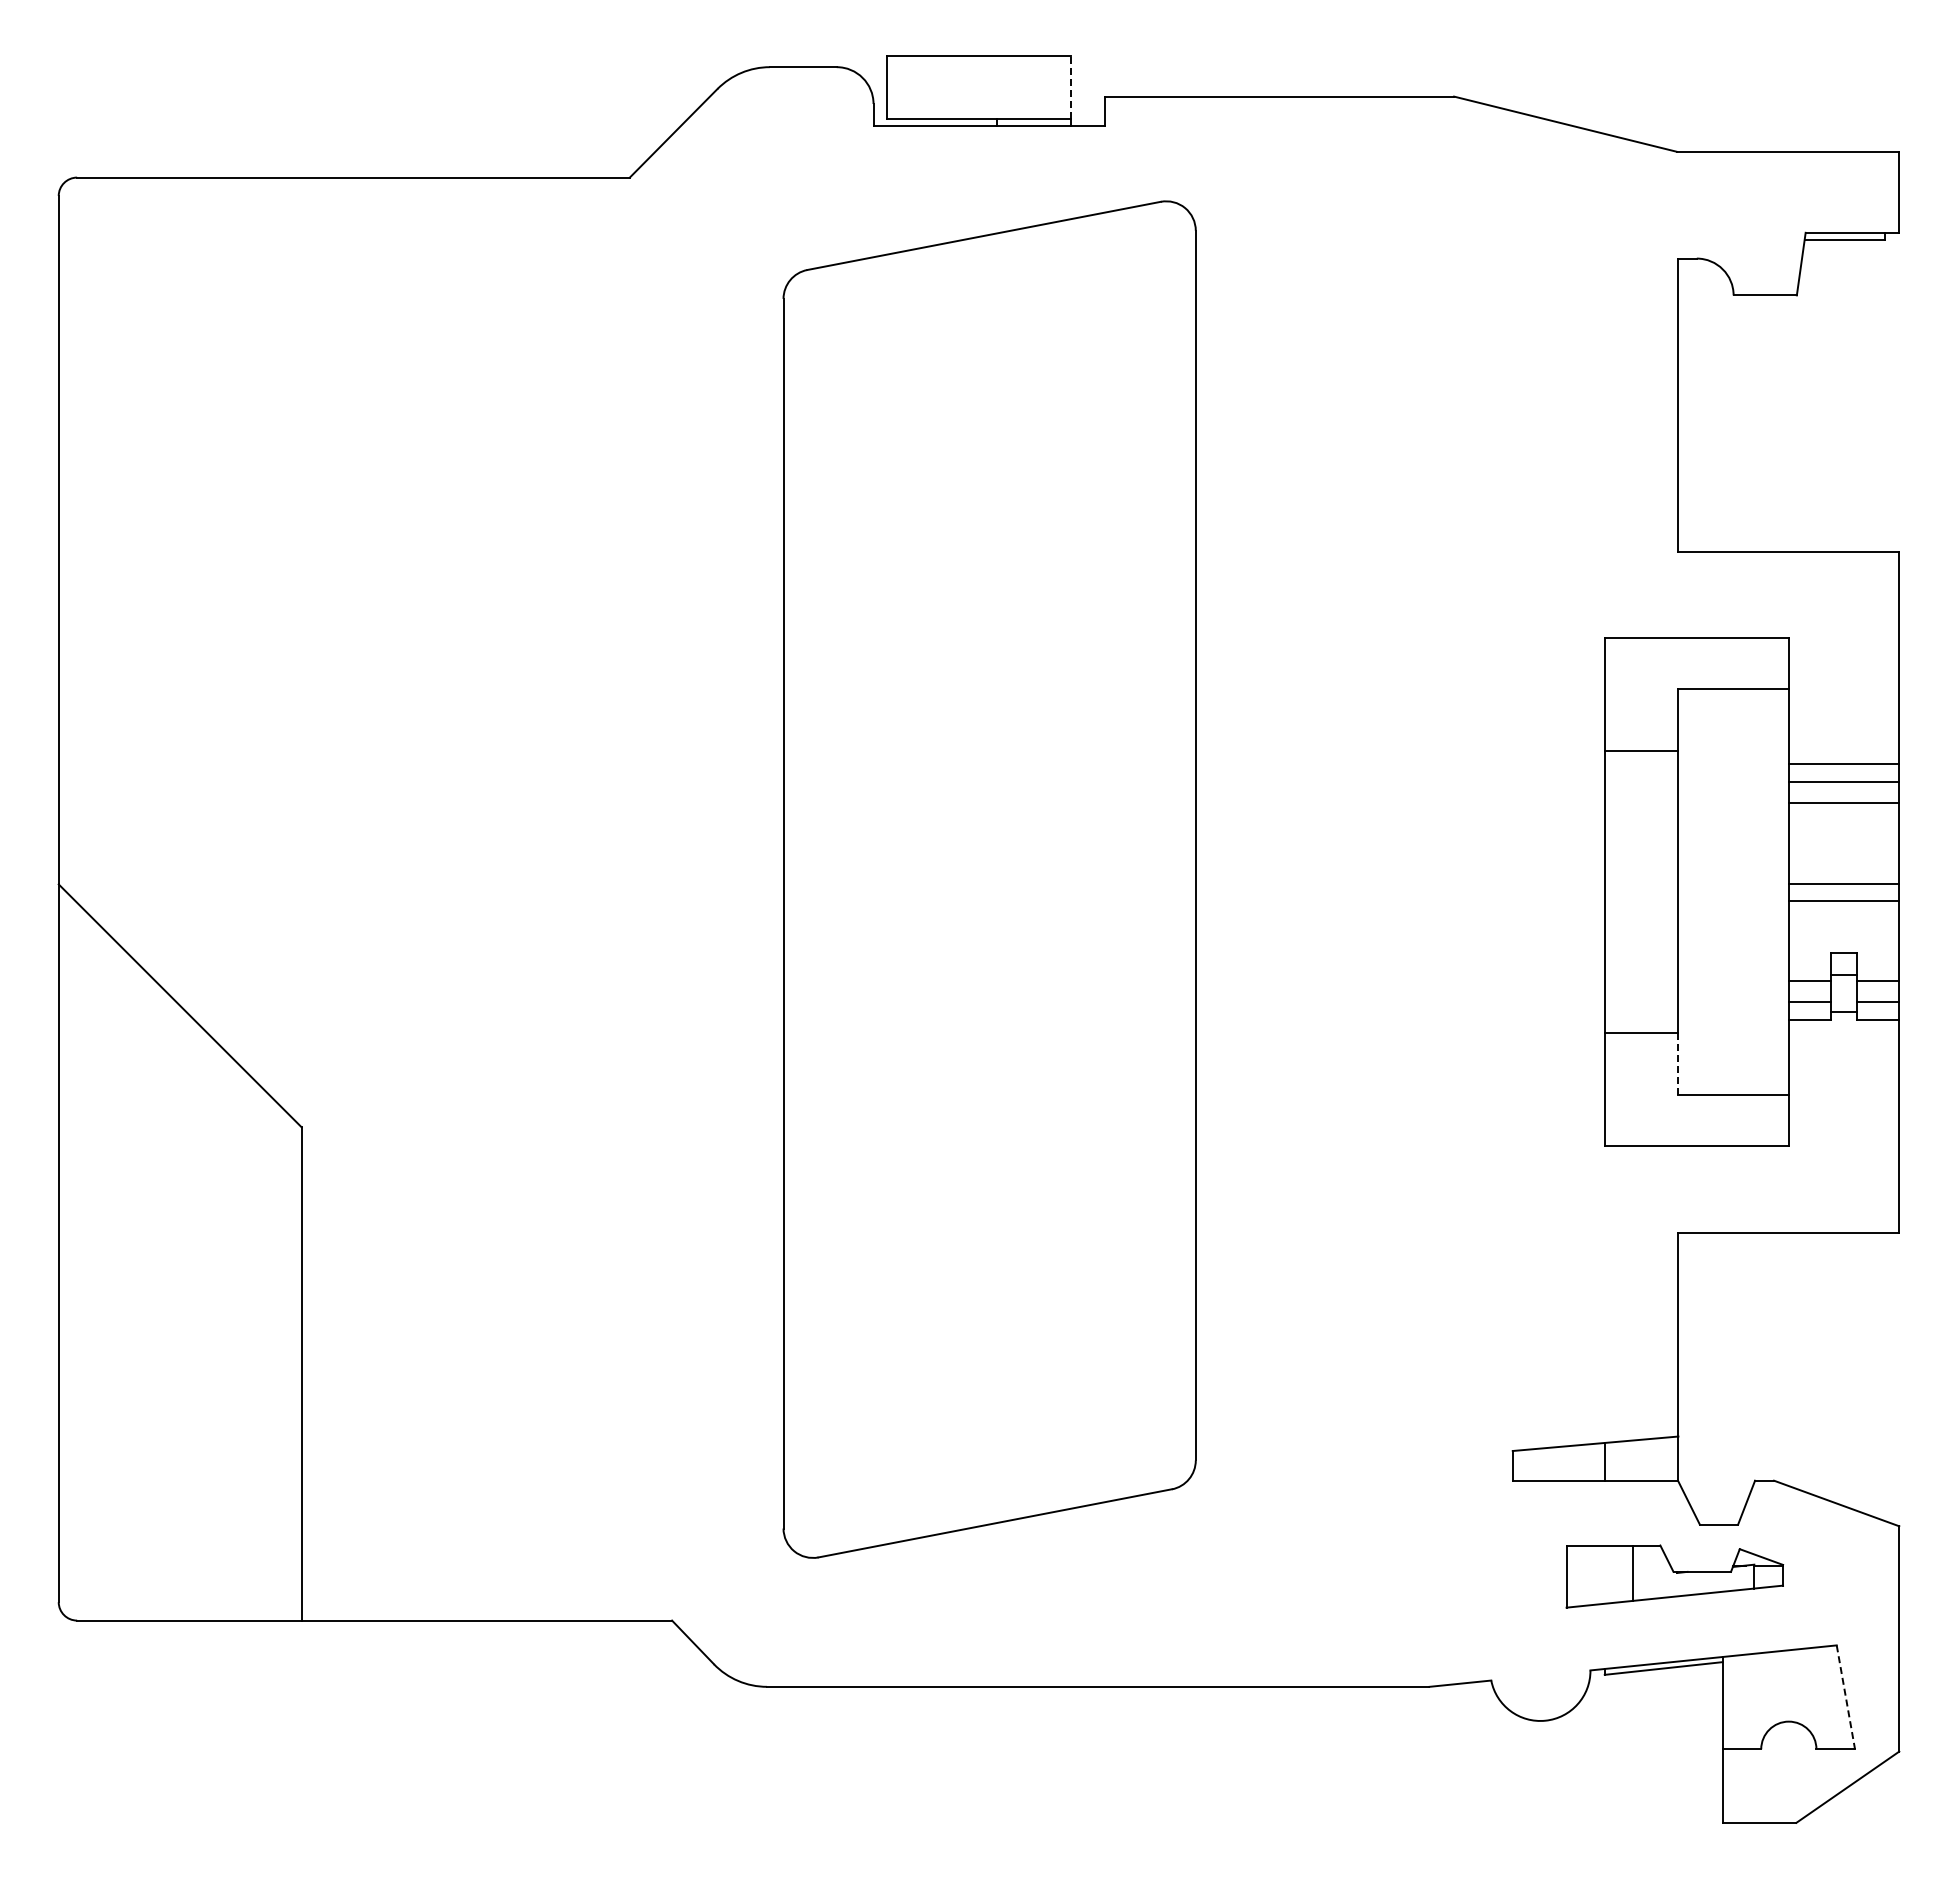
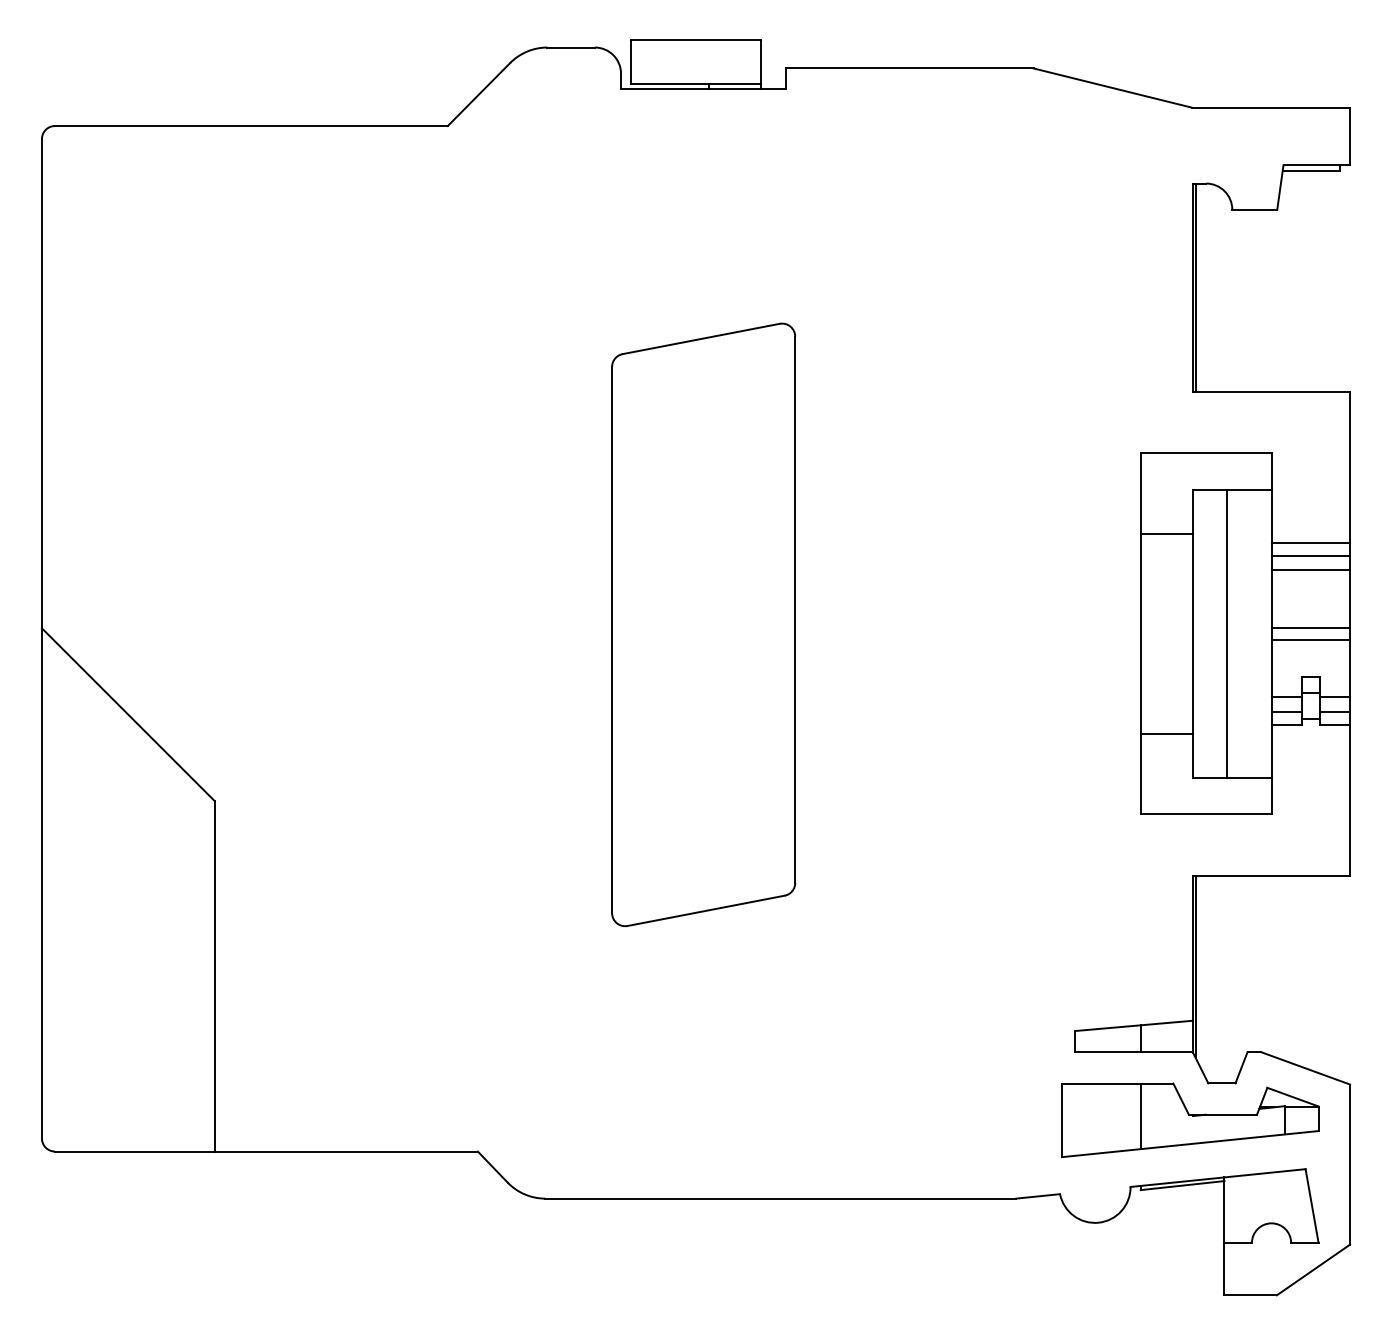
line: (1071, 86) -> (761, 61), dashed -> solid
line: (1682, 404) -> (1195, 287), added
part: (989, 879) -> (703, 624), size x0.62
line: (1726, 891) -> (1227, 633), added
line: (1678, 1063) -> (1193, 755), dashed -> solid
line: (1682, 1360) -> (1195, 966), added
part: (1674, 1576) -> (1190, 1120), size x1.67
line: (1845, 1697) -> (1311, 1206), dashed -> solid

